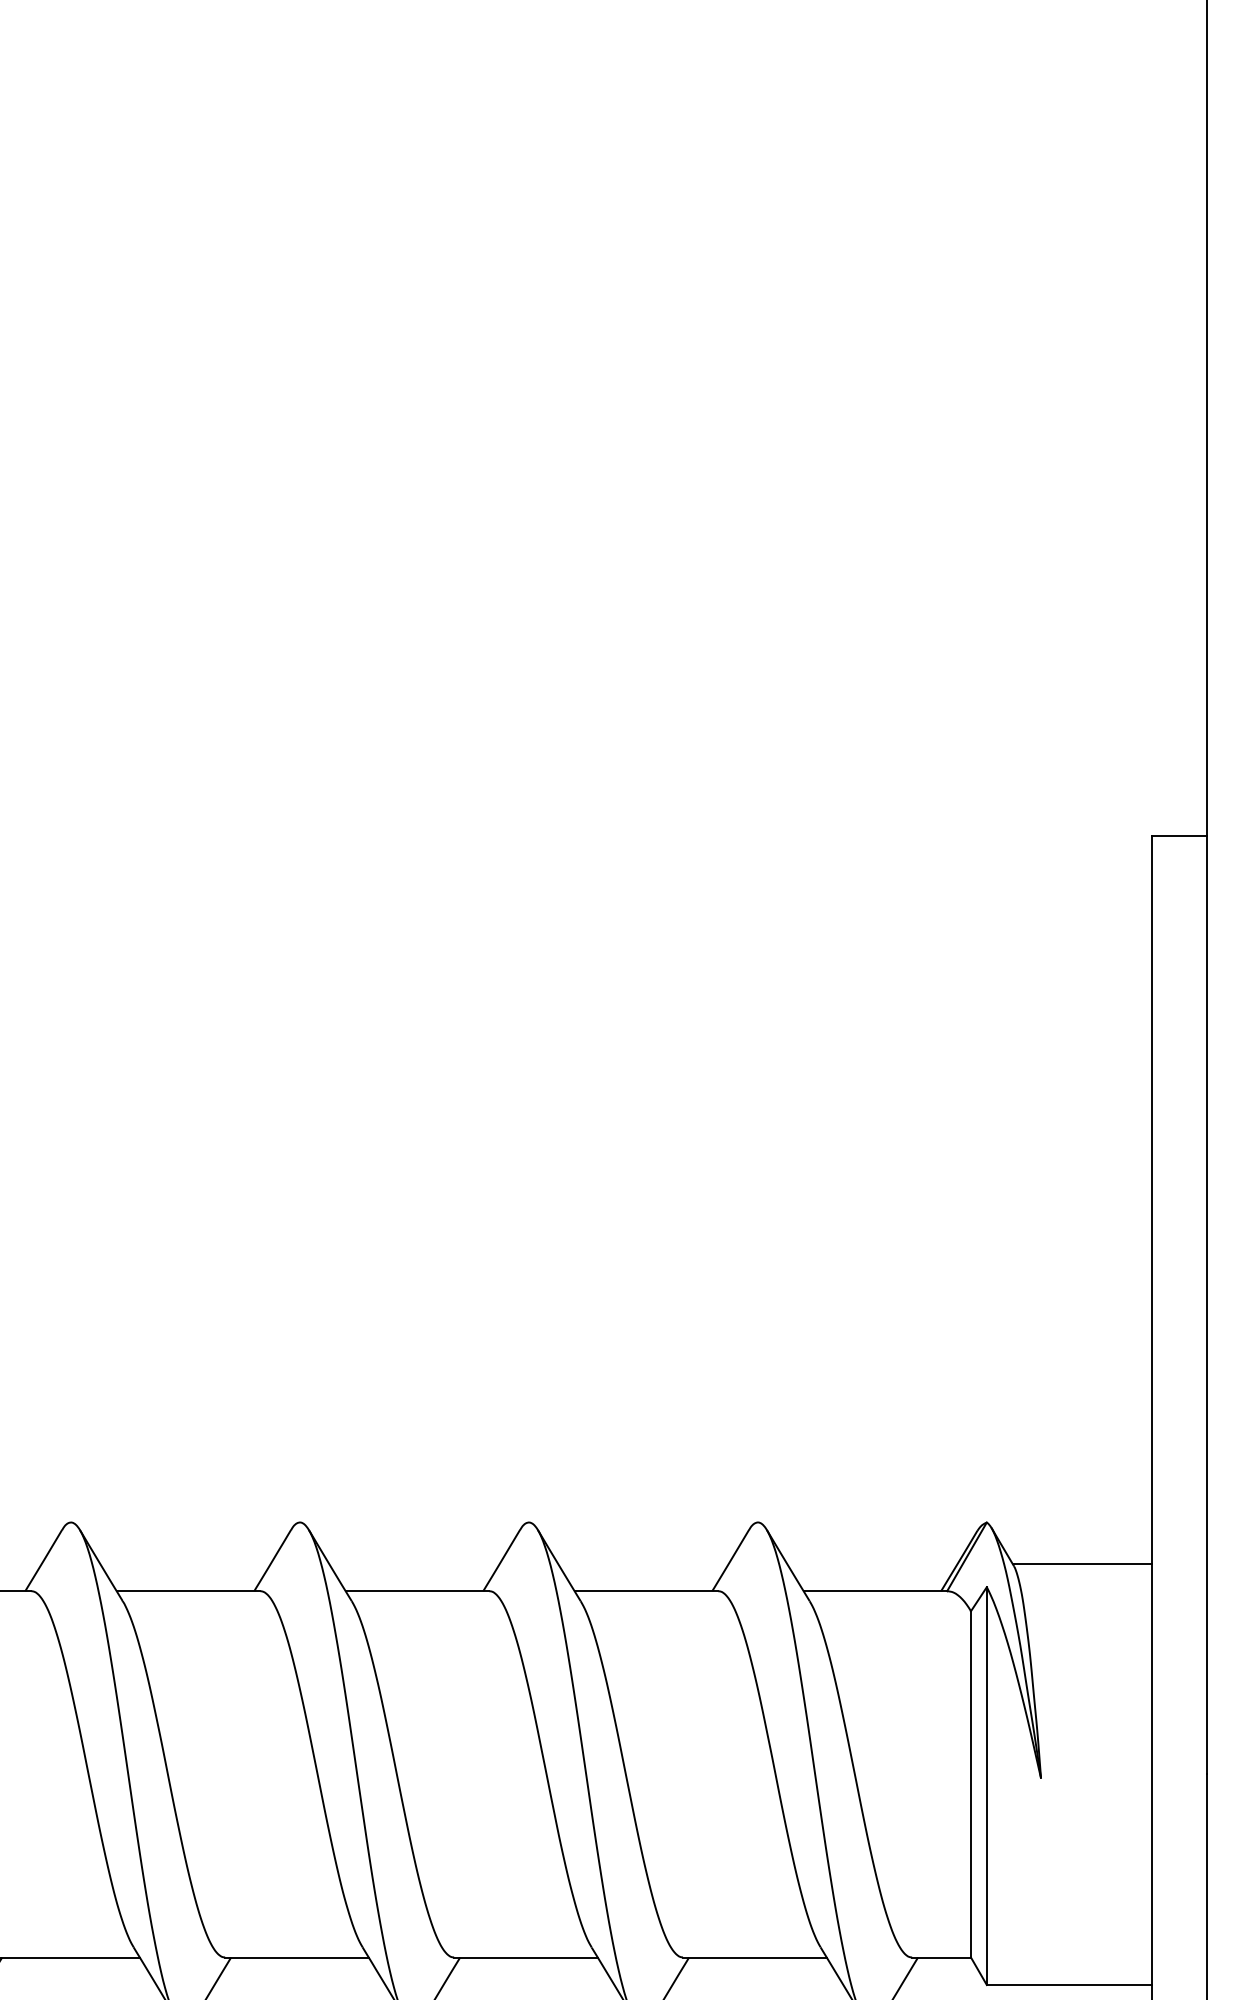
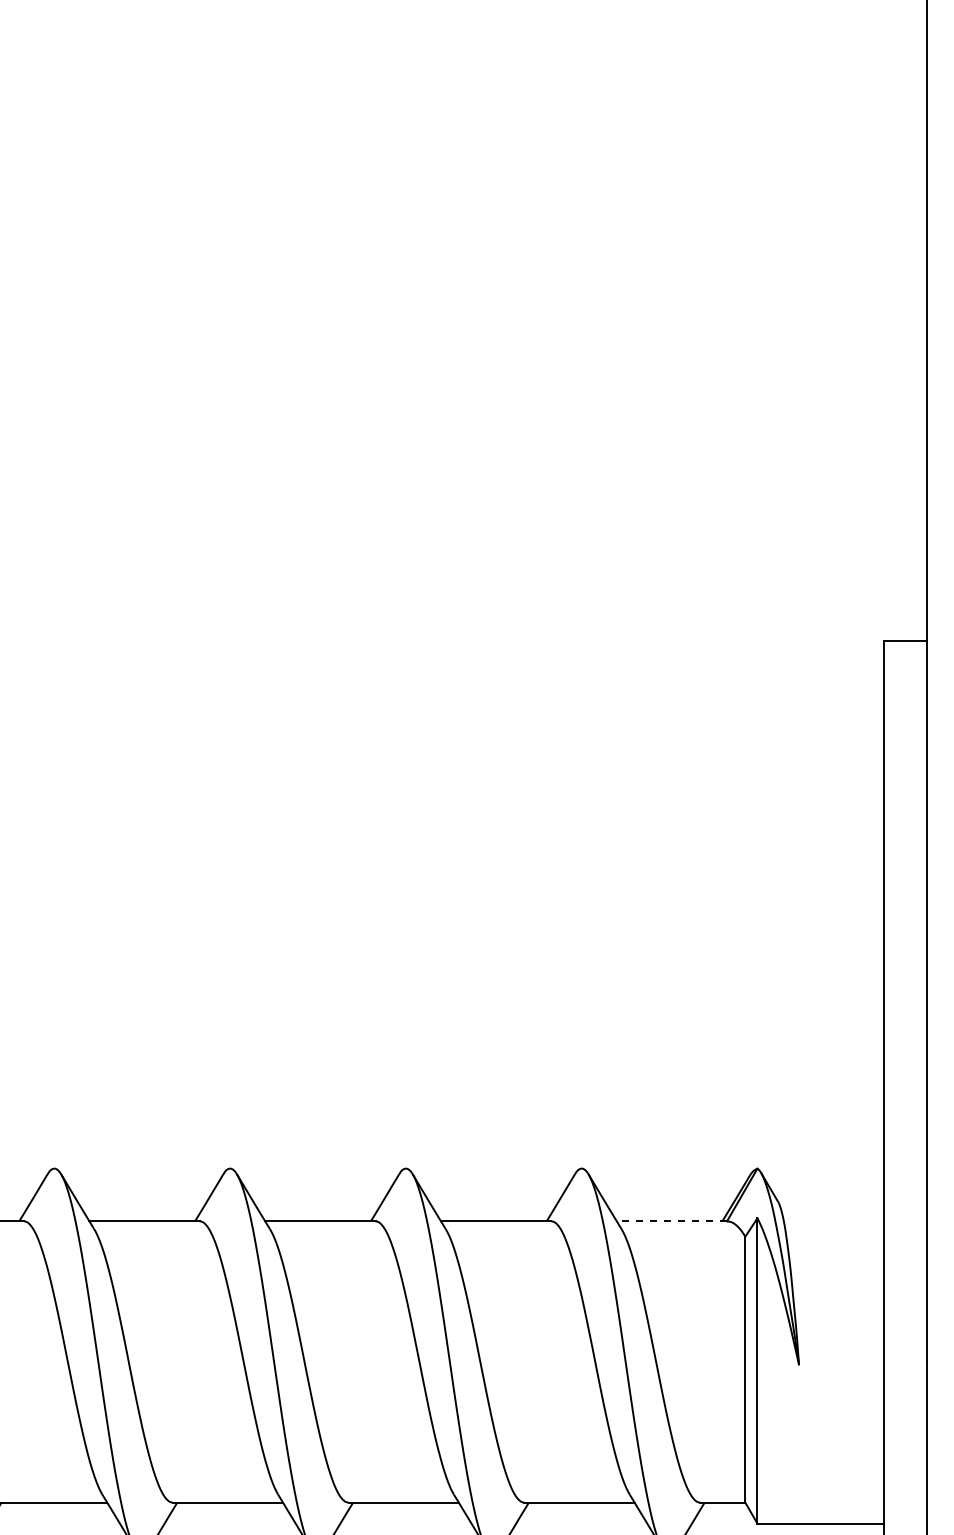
line: (1081, 1563) -> (830, 1200), removed
line: (875, 1591) -> (671, 1221), solid -> dashed

